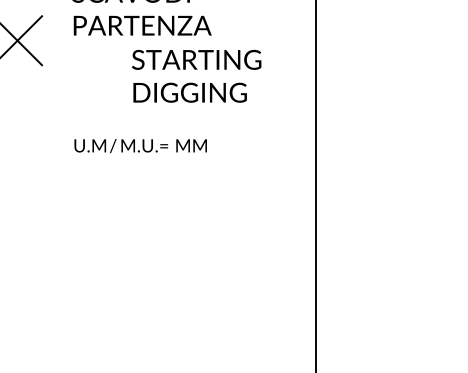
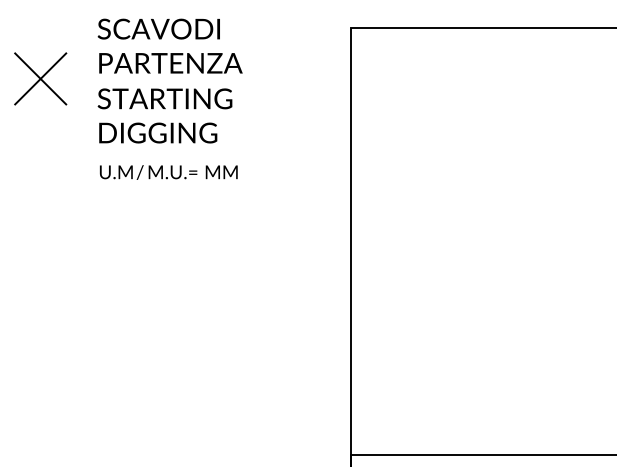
text: (196, 75) -> (164, 115), moved
text: (140, 146) -> (168, 172), moved

